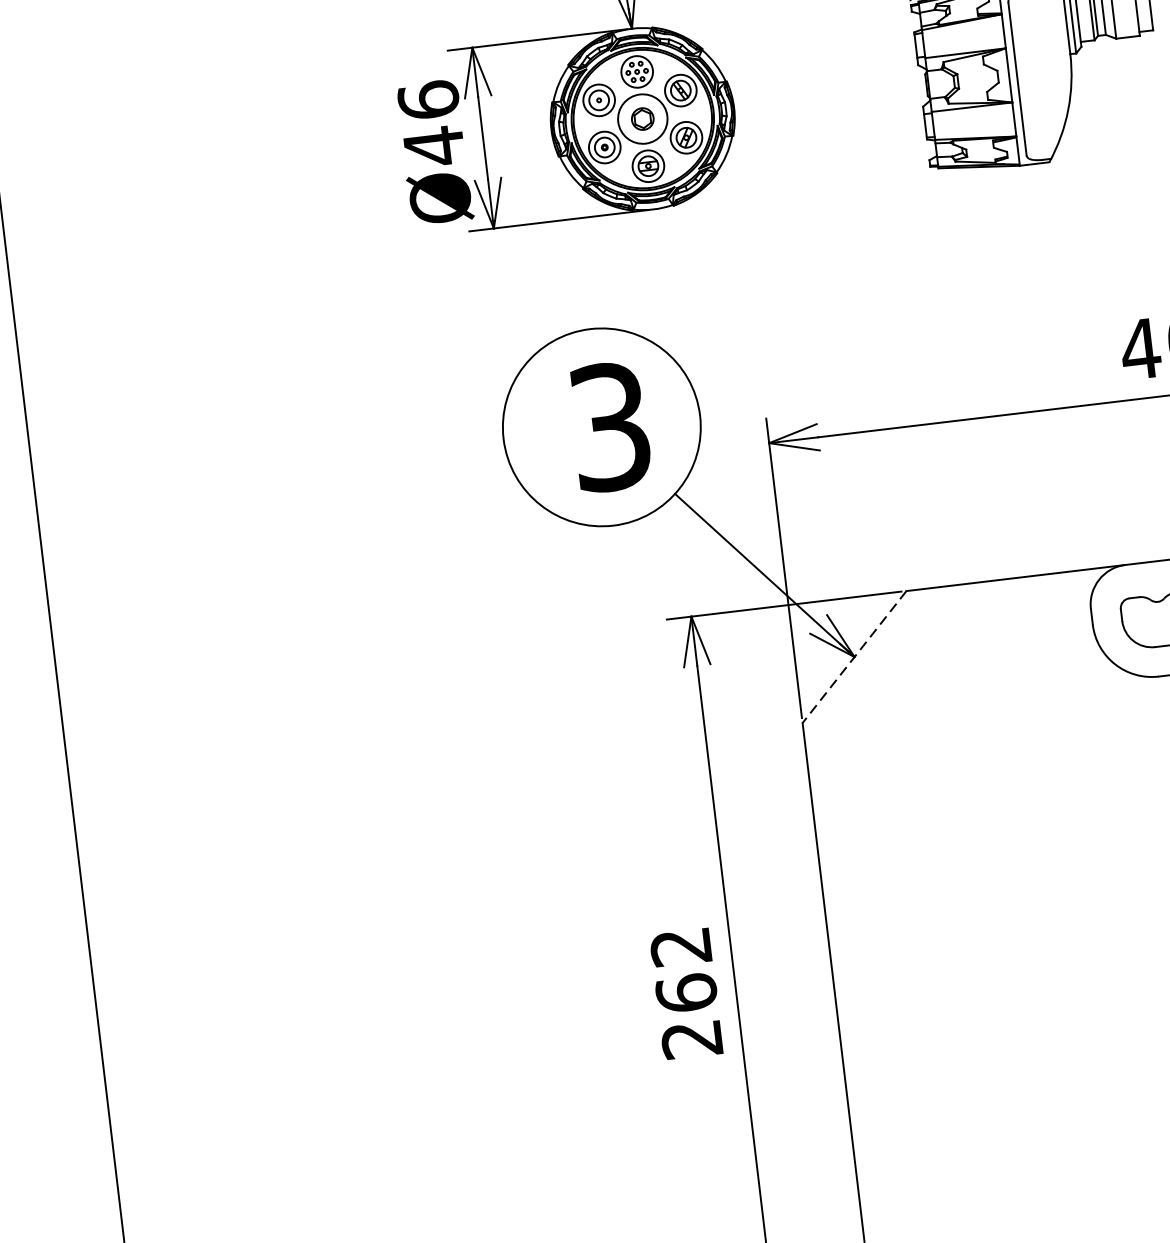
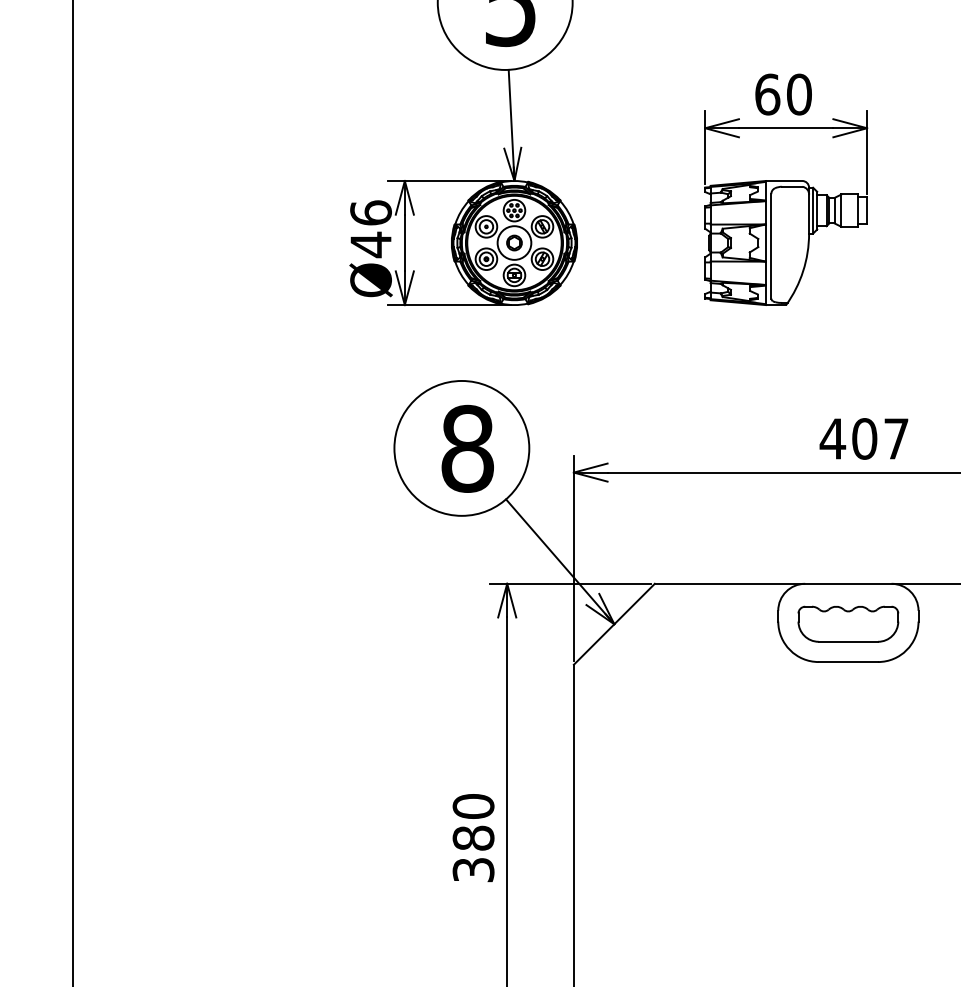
text: (610, 426) -> (467, 448), 3 -> 8
line: (854, 657) -> (614, 624), dashed -> solid
text: (686, 993) -> (473, 838), 262 -> 380

